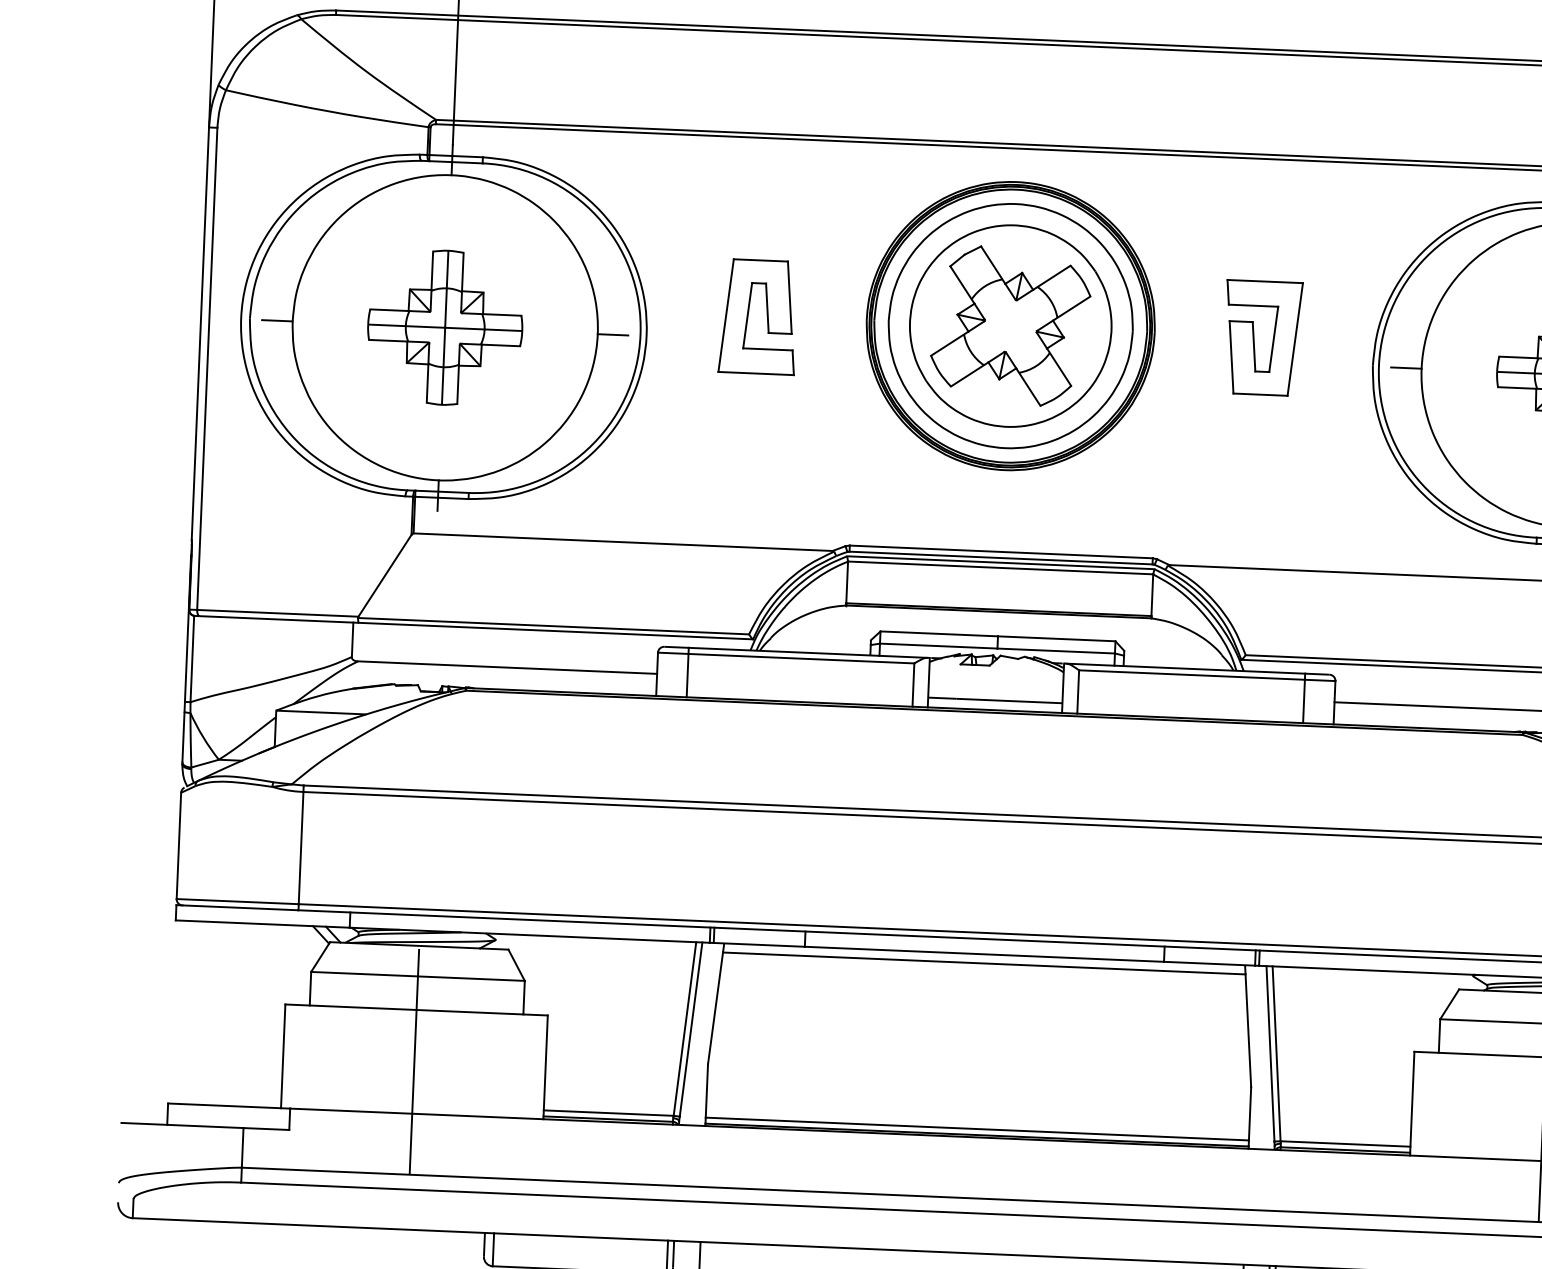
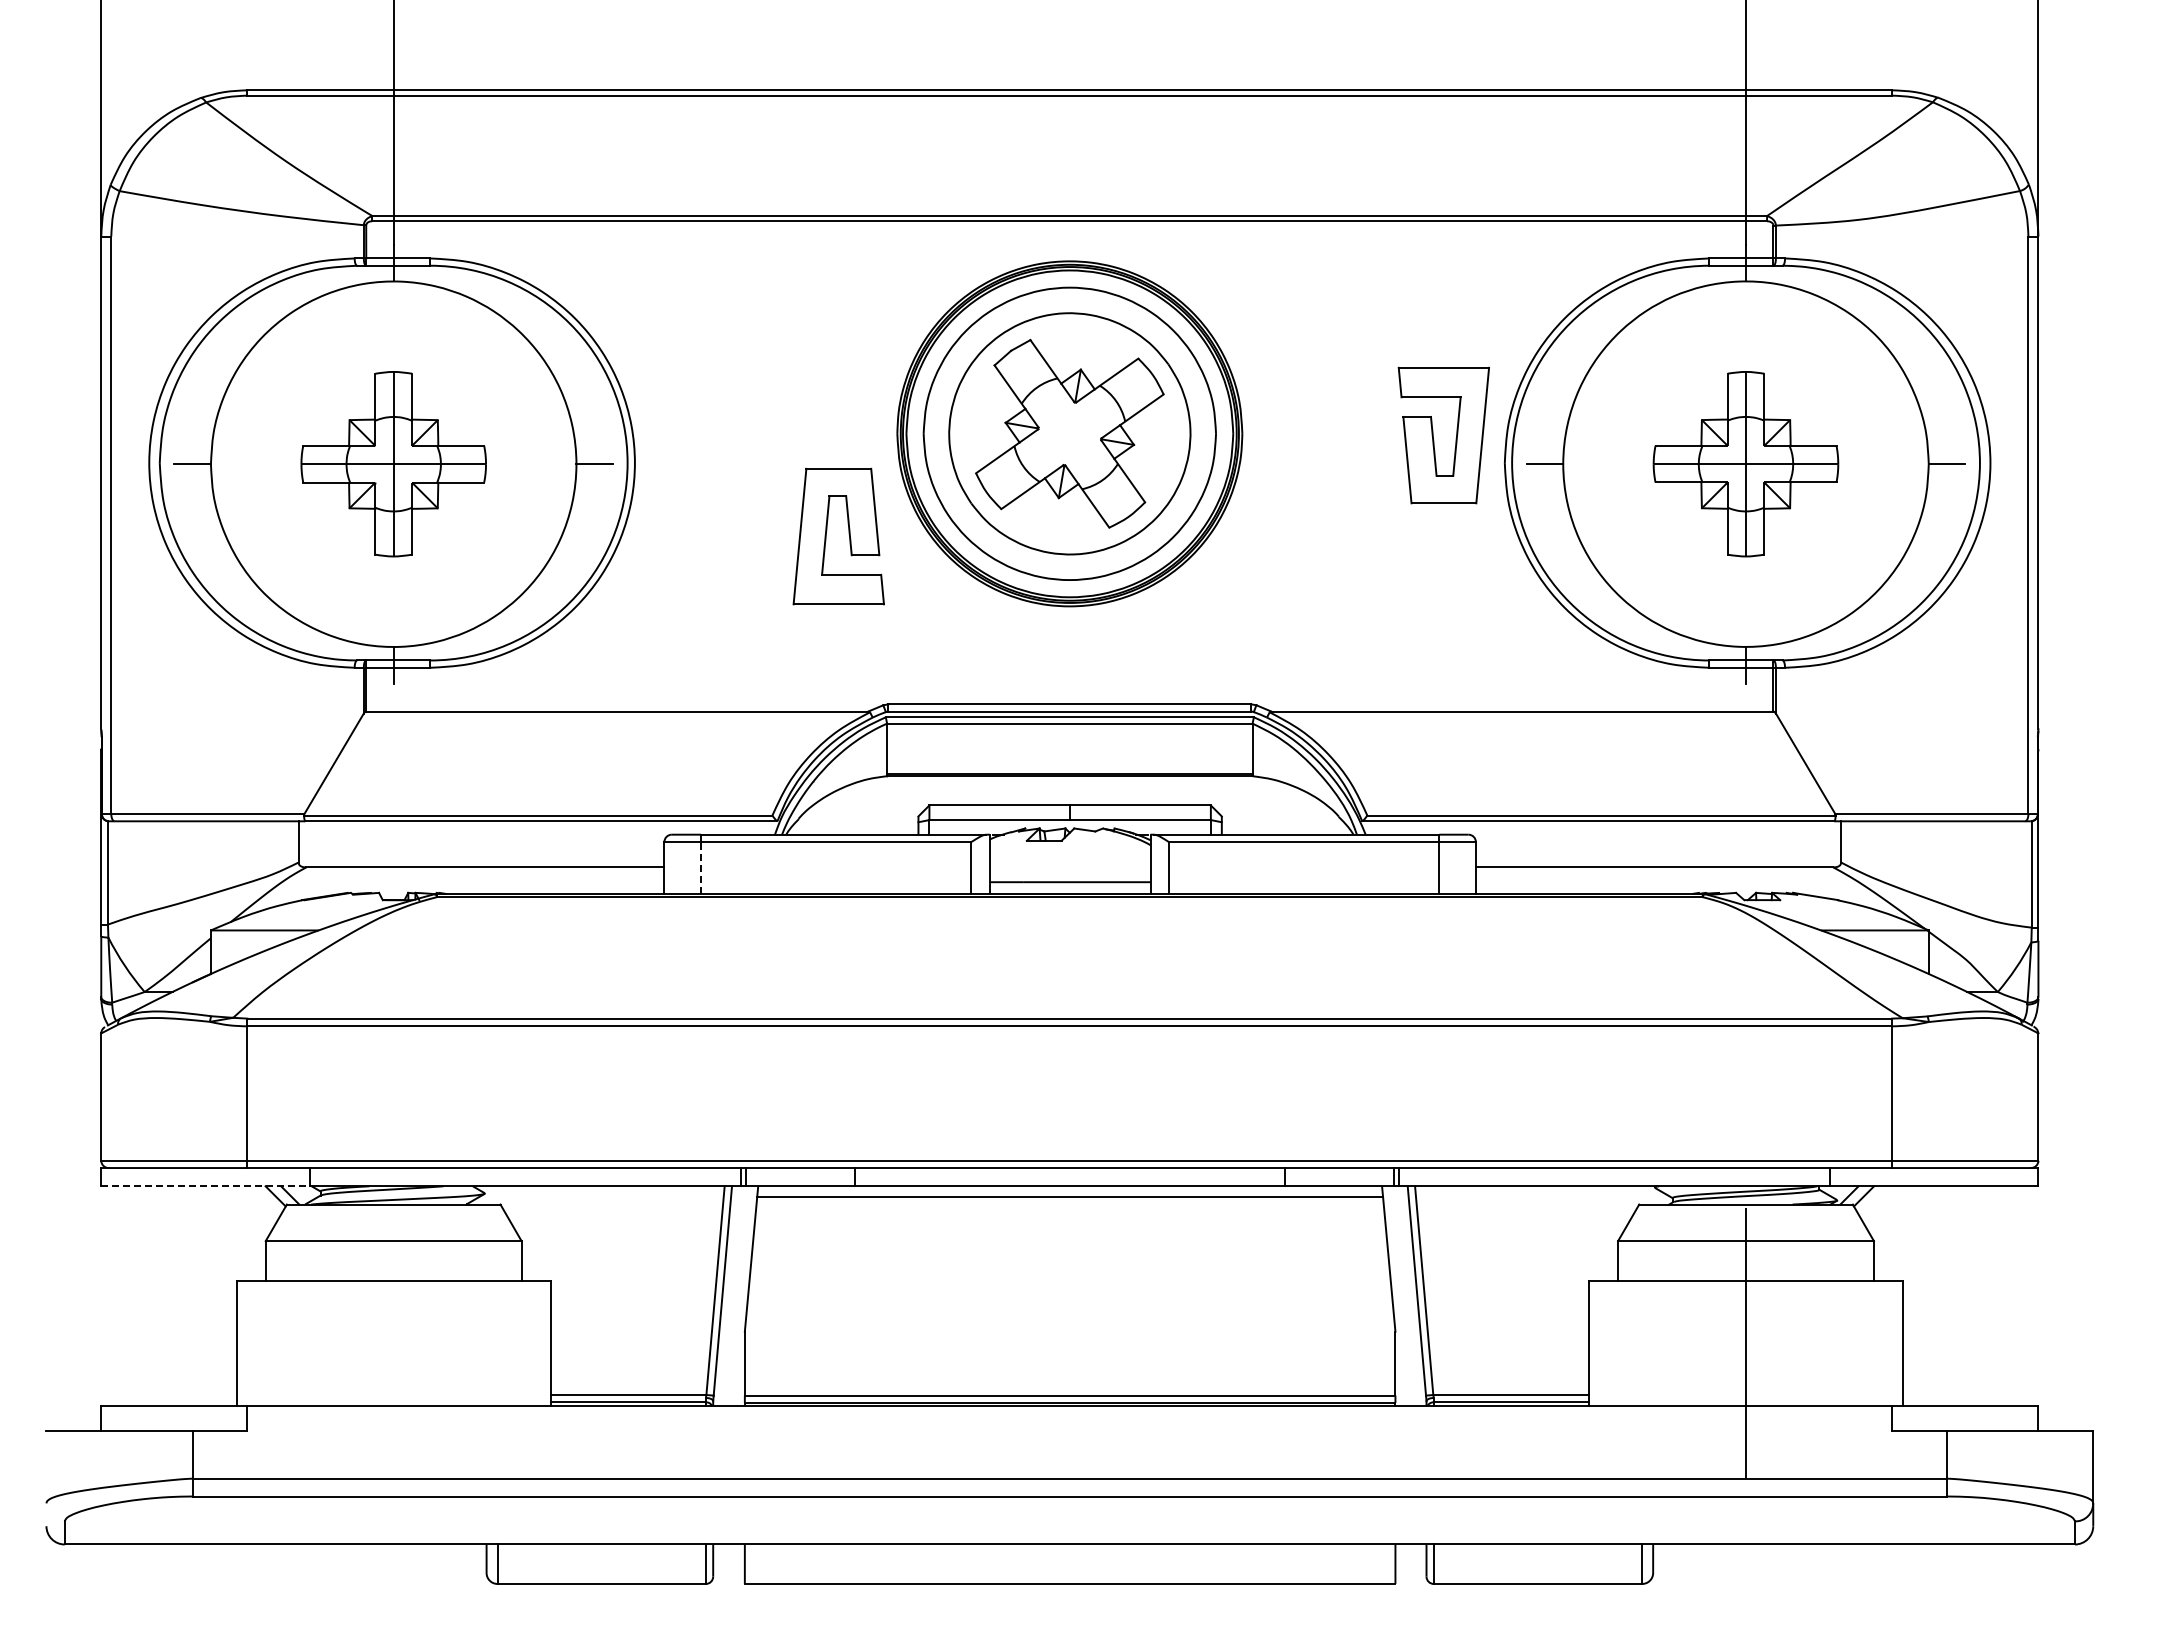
part: (766, 315) -> (848, 534), moved
part: (1254, 337) -> (1433, 435), moved
line: (687, 675) -> (700, 867), solid -> dashed
line: (262, 924) -> (205, 1186), solid -> dashed
line: (414, 1061) -> (393, 1343), removed

